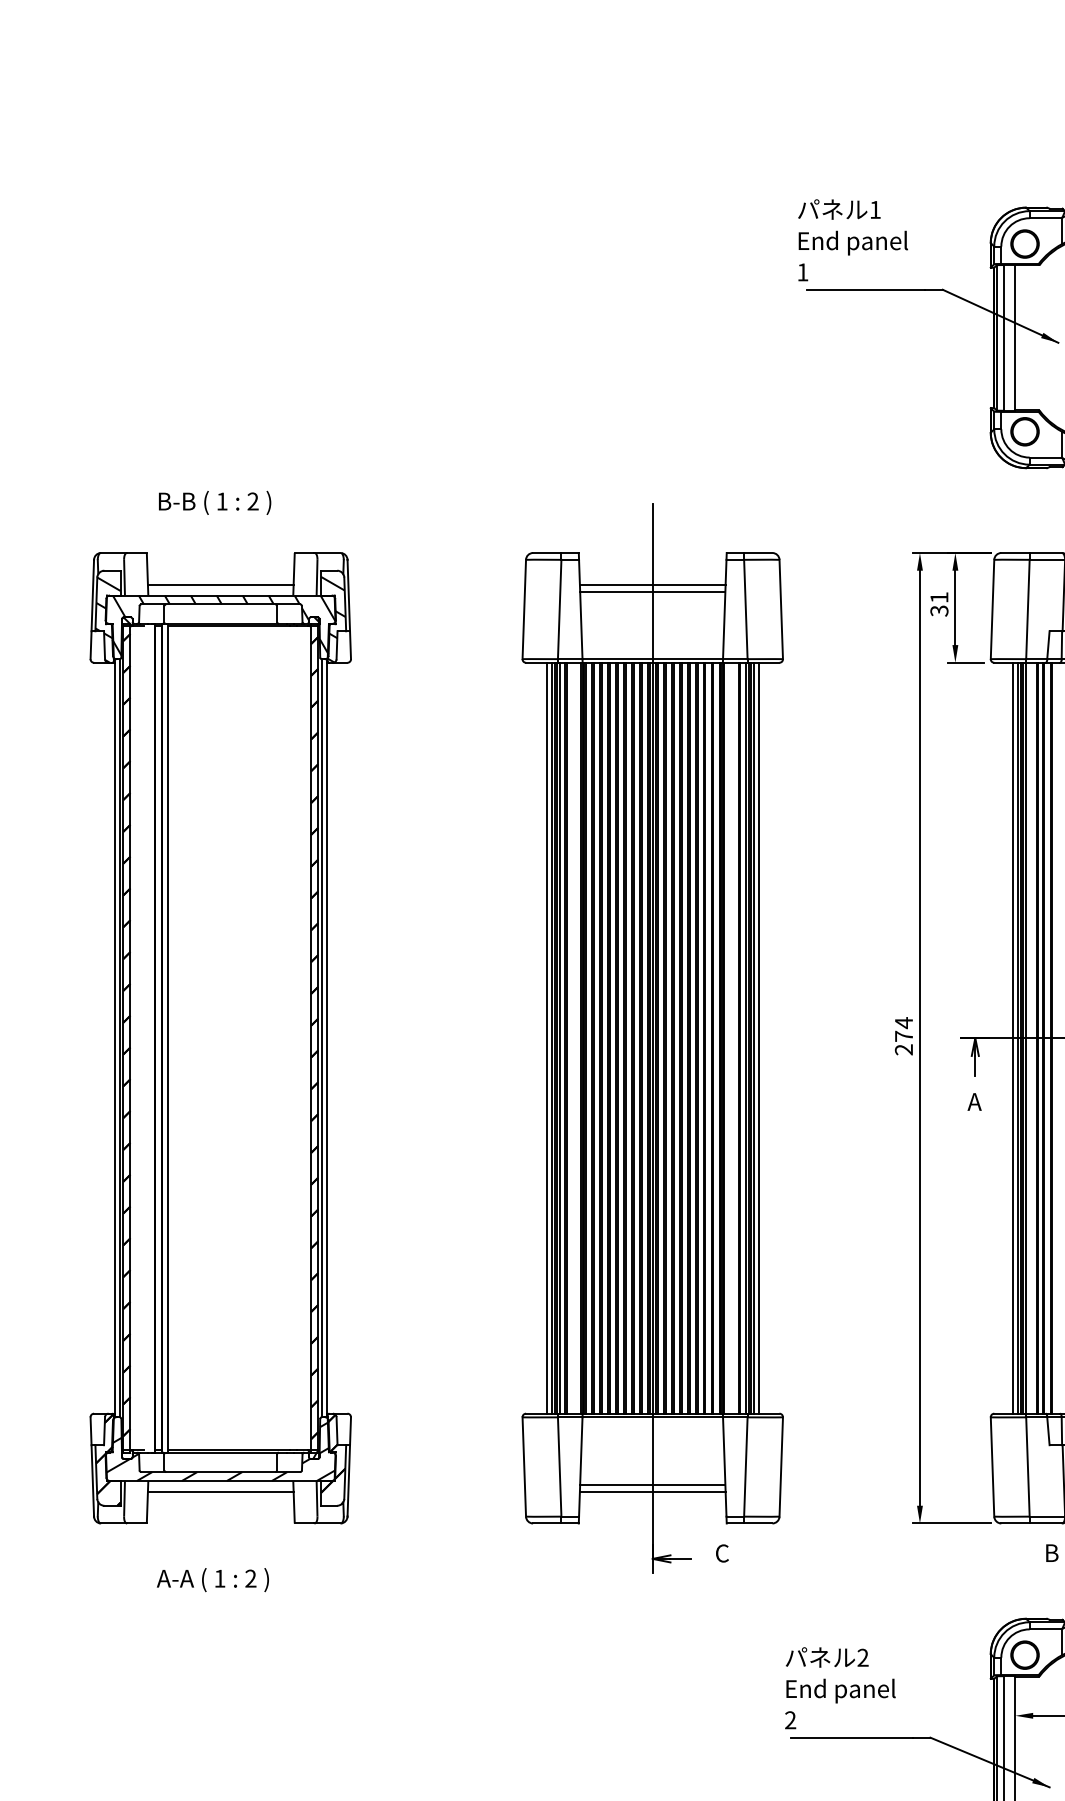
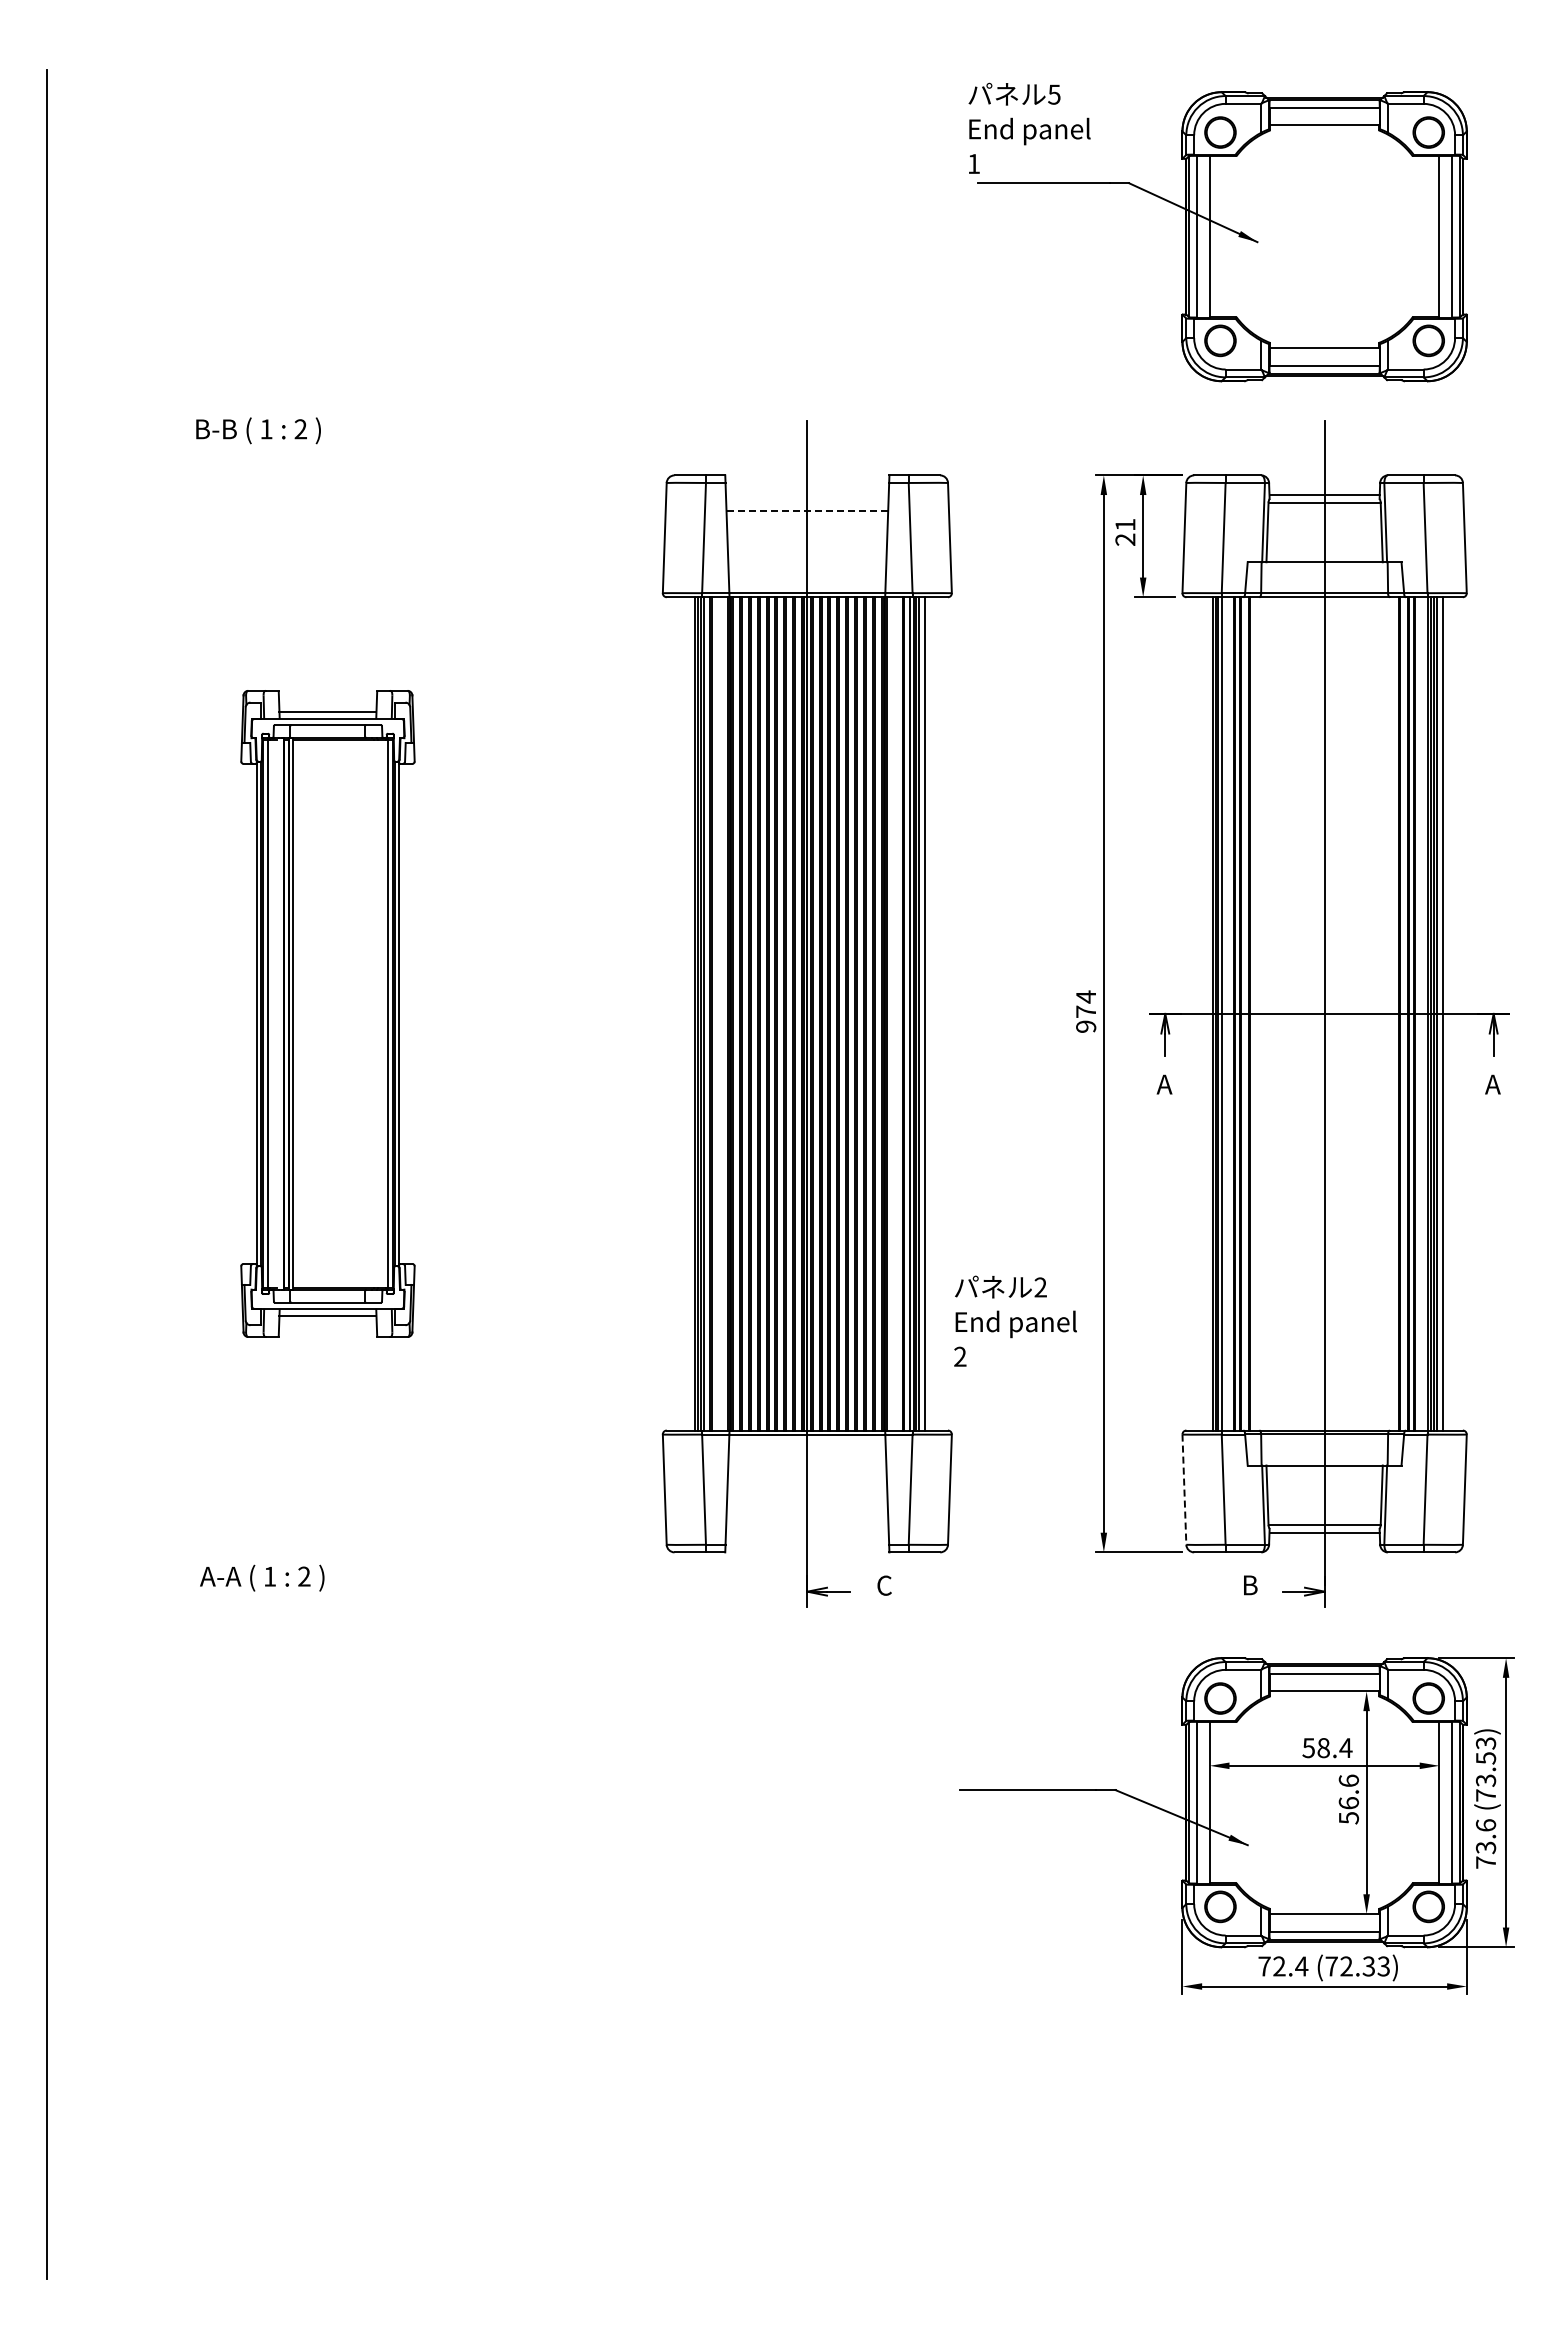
text: (875, 209) -> (1054, 94), 1 -> 5
text: (214, 502) -> (258, 430), moved
line: (652, 584) -> (807, 510), solid -> dashed
line: (652, 591) -> (806, 518), removed
text: (939, 610) -> (1125, 539), 31 -> 21
part: (220, 1037) -> (327, 1013), size x0.6
line: (546, 1037) -> (689, 1013), removed
line: (1012, 1037) -> (1206, 1013), removed
text: (904, 1049) -> (1086, 1026), 274 -> 974
line: (992, 1467) -> (1184, 1490), solid -> dashed
line: (652, 1484) -> (806, 1509), removed
line: (652, 1492) -> (807, 1517), removed
text: (213, 1579) -> (262, 1577), moved
text: (840, 1687) -> (1015, 1320), moved

